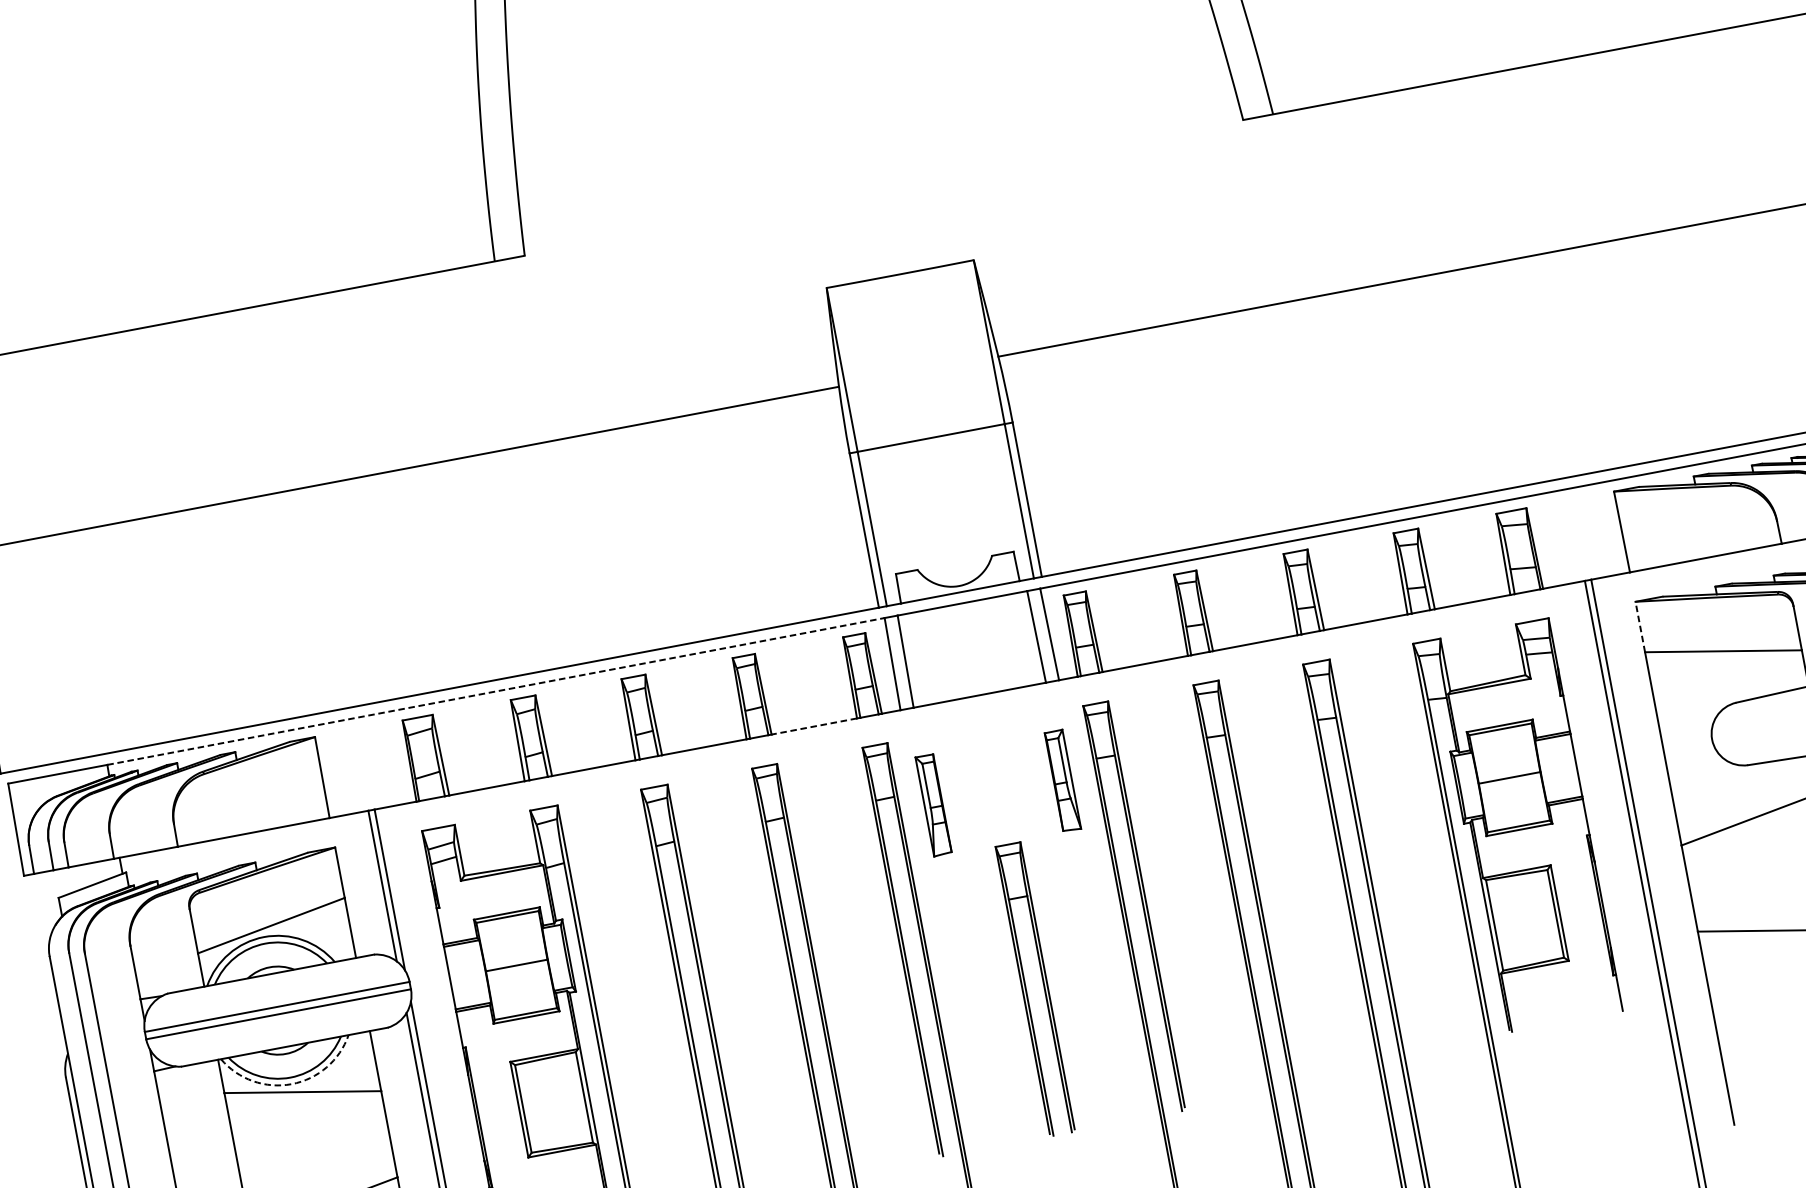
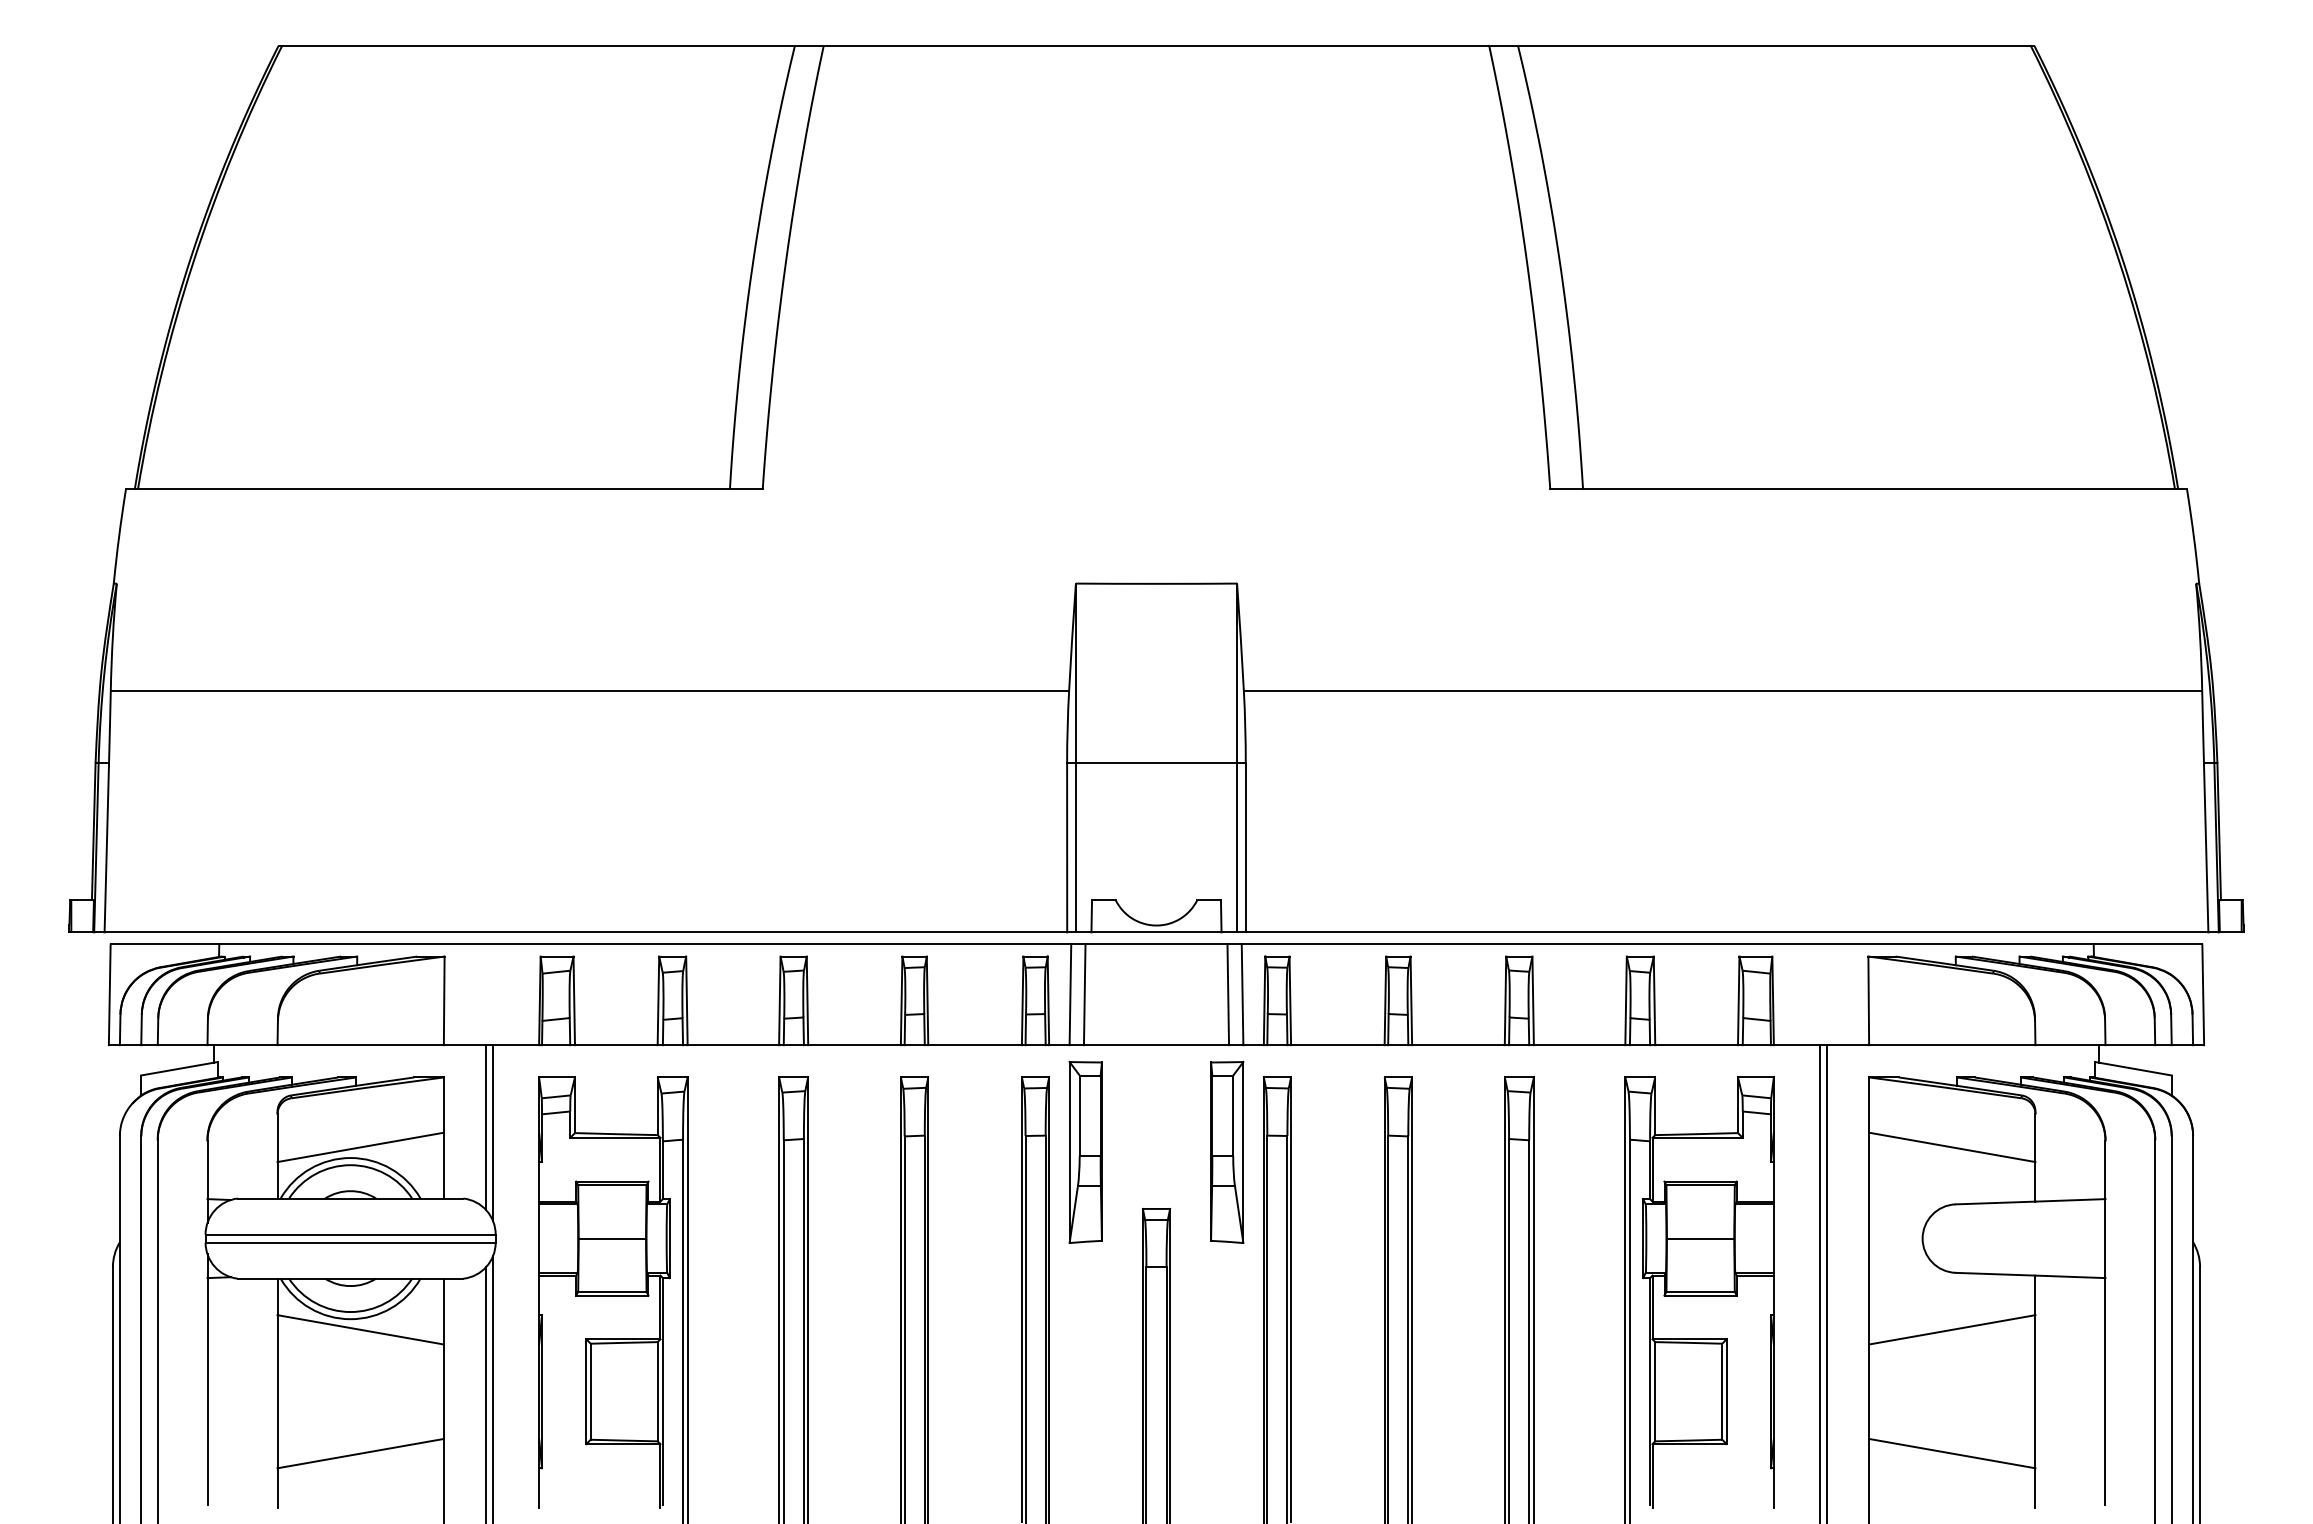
line: (1640, 627) -> (1869, 1105), dashed -> solid
line: (496, 691) -> (645, 944), dashed -> solid
line: (814, 726) -> (975, 1045), dashed -> solid
part: (1063, 780) -> (1227, 1152), size x1.67
part: (933, 805) -> (1085, 1152), size x1.67
arc: (291, 1084) -> (350, 1319), dashed -> solid

